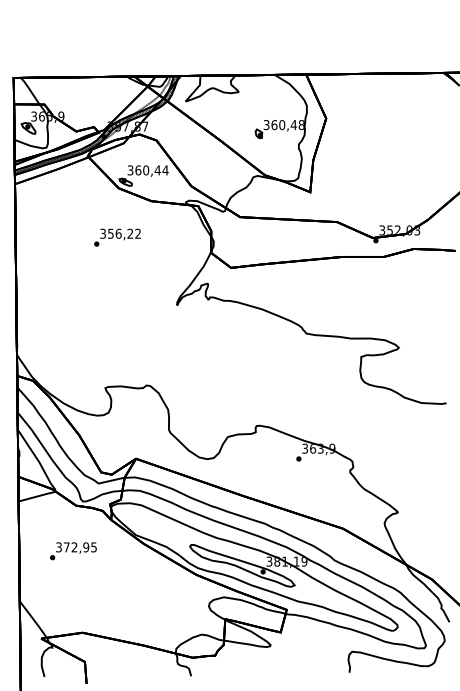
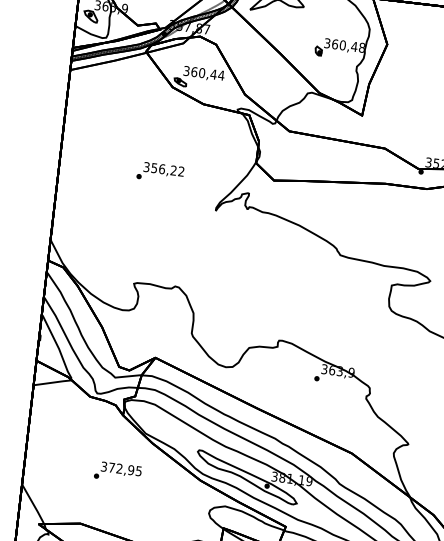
text: (117, 237) -> (160, 172), moved
text: (73, 551) -> (118, 472), moved

